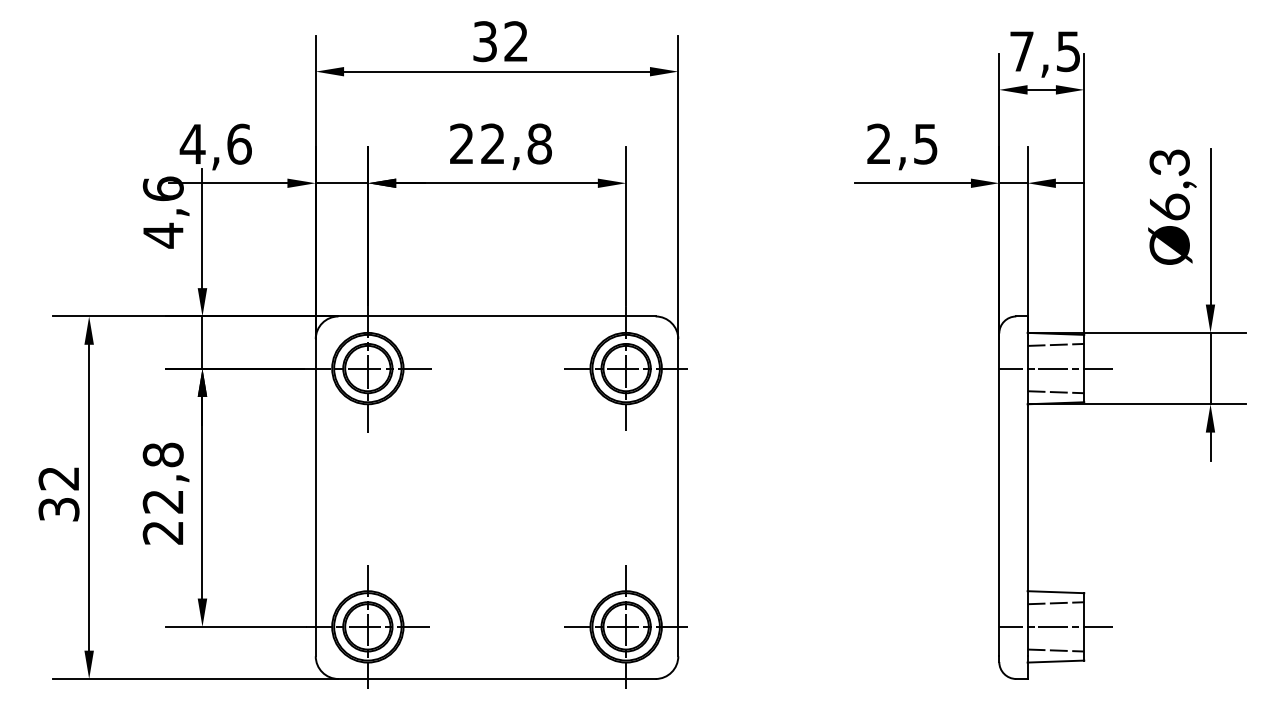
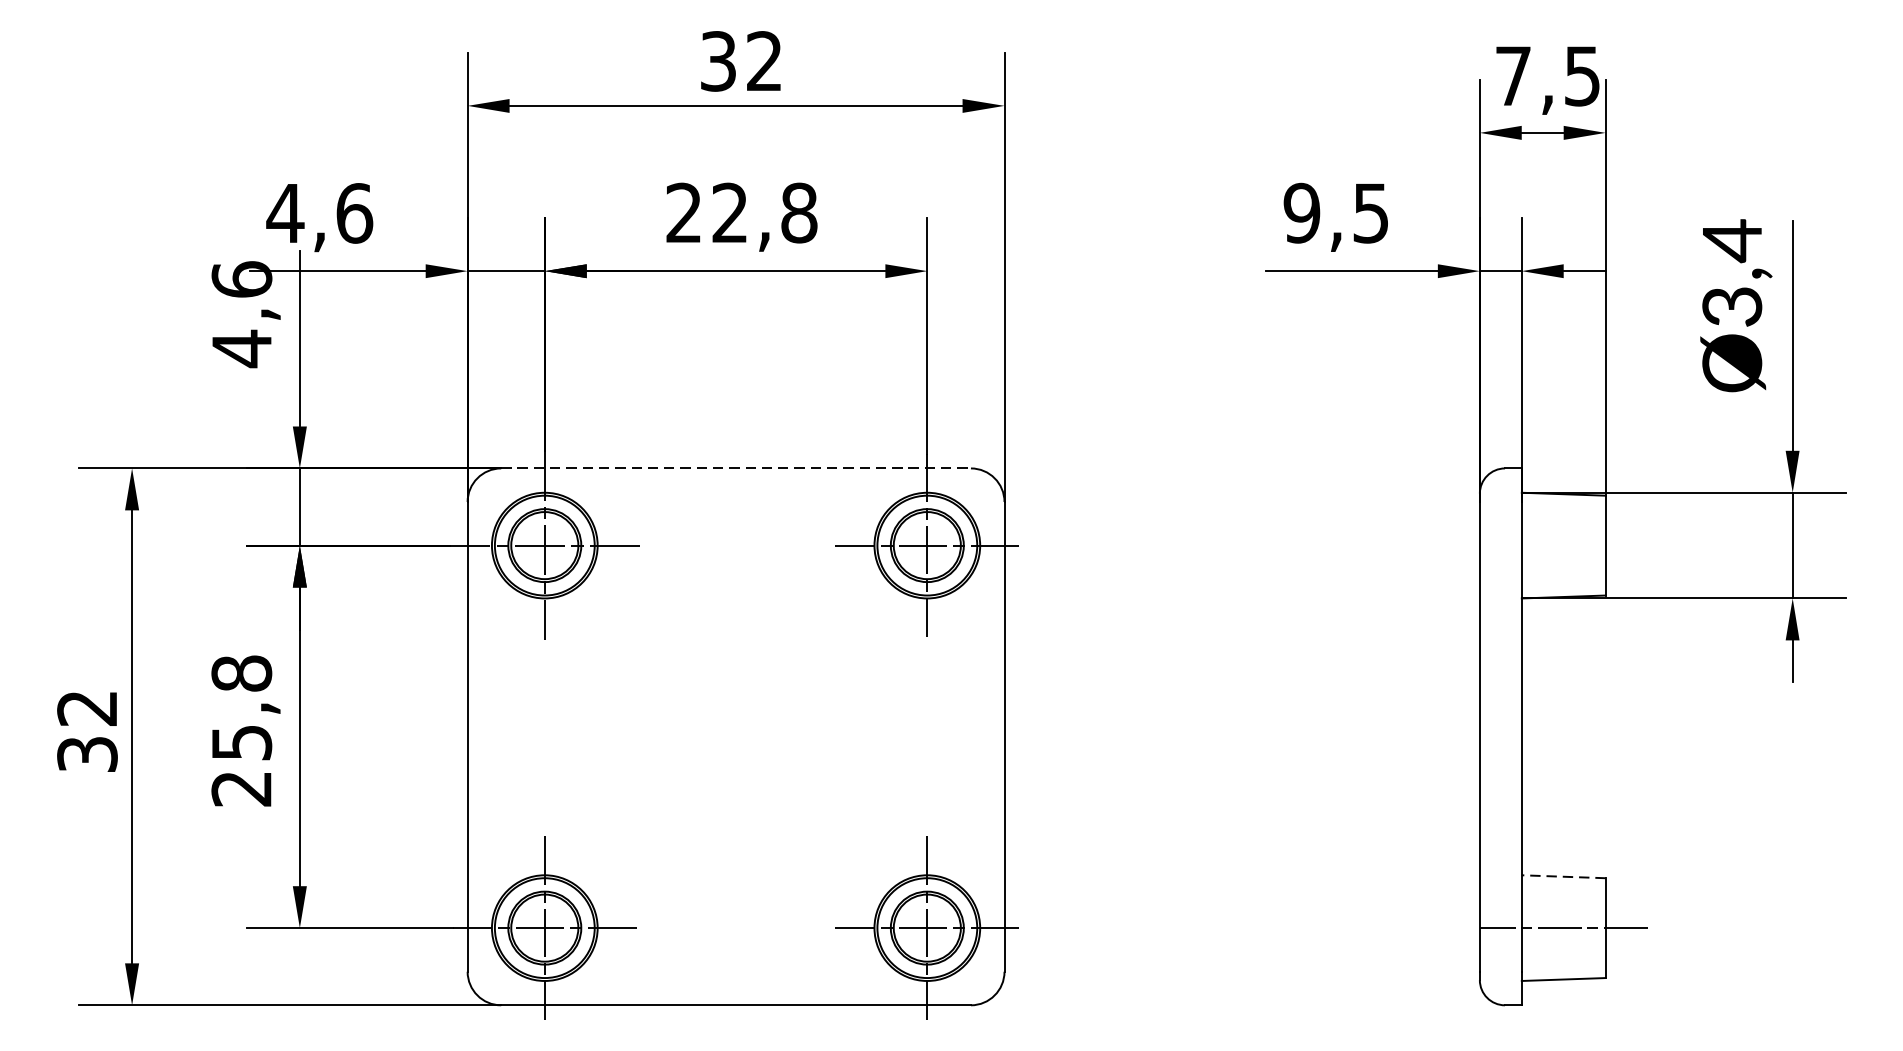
text: (878, 143) -> (1300, 212), 2,5 -> 9,5
text: (1169, 184) -> (1731, 273), Ø6,3 -> Ø3,4
line: (497, 316) -> (736, 468), solid -> dashed
line: (1055, 344) -> (1563, 509), removed
line: (1055, 368) -> (1563, 545), removed
line: (1055, 392) -> (1563, 581), removed
text: (162, 501) -> (240, 742), 22,8 -> 25,8
line: (1055, 592) -> (1563, 877), solid -> dashed
line: (1055, 603) -> (1563, 893), removed
line: (1055, 650) -> (1563, 963), removed

